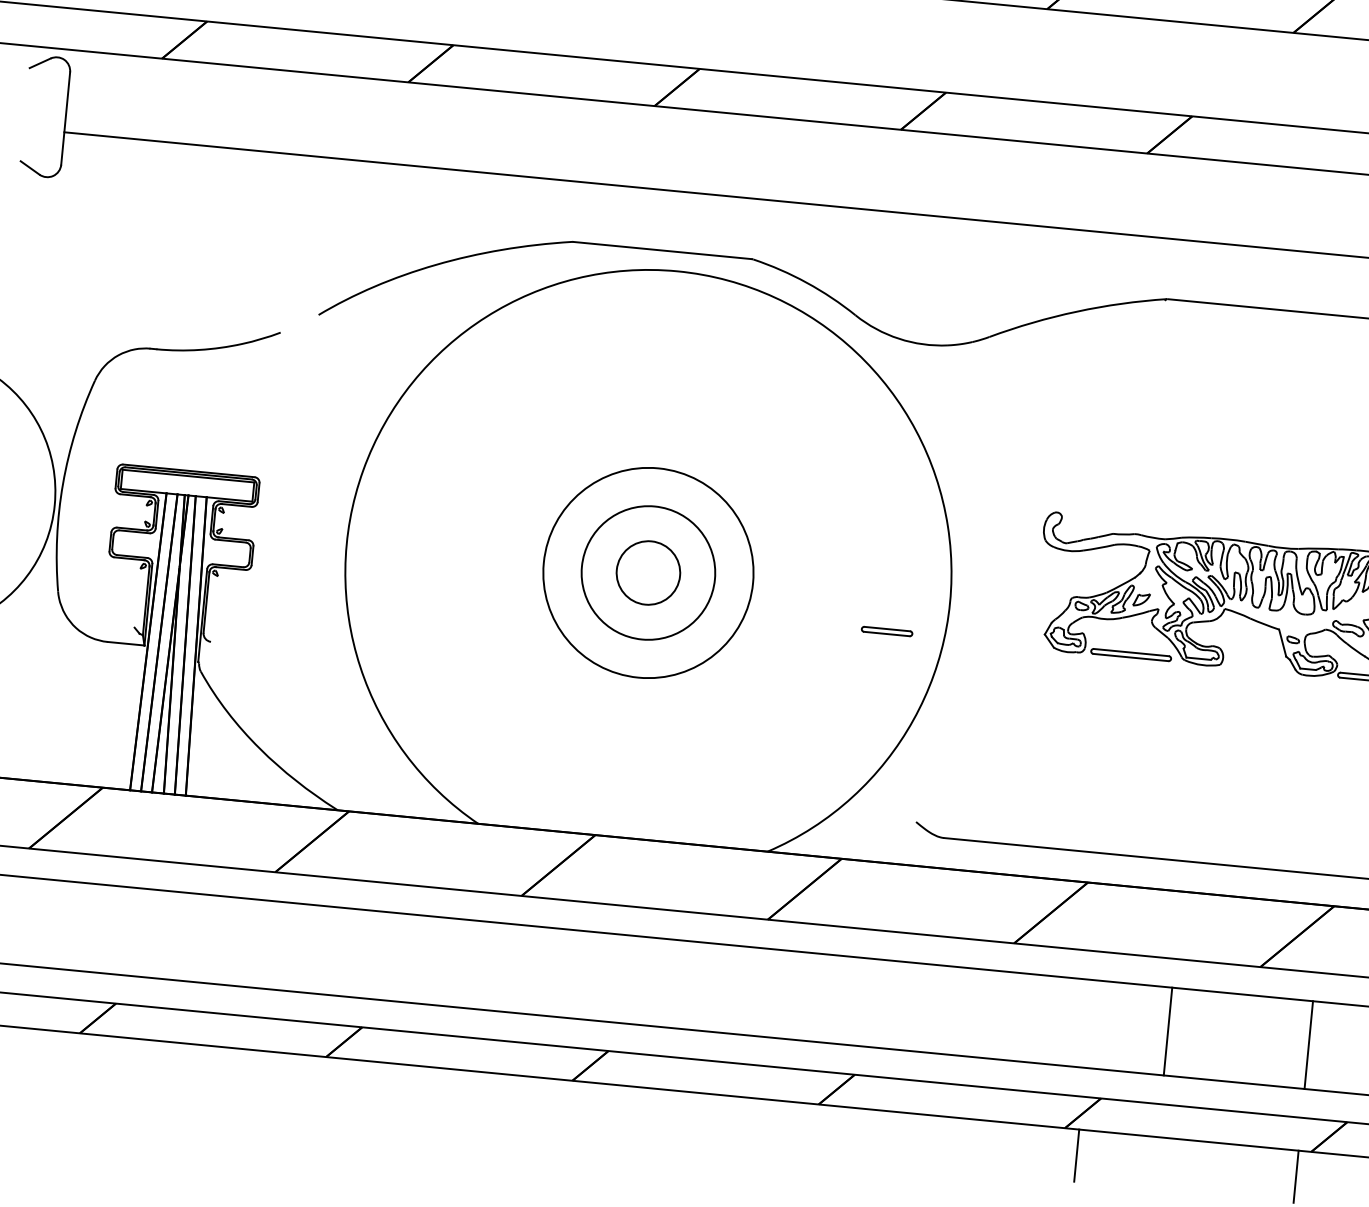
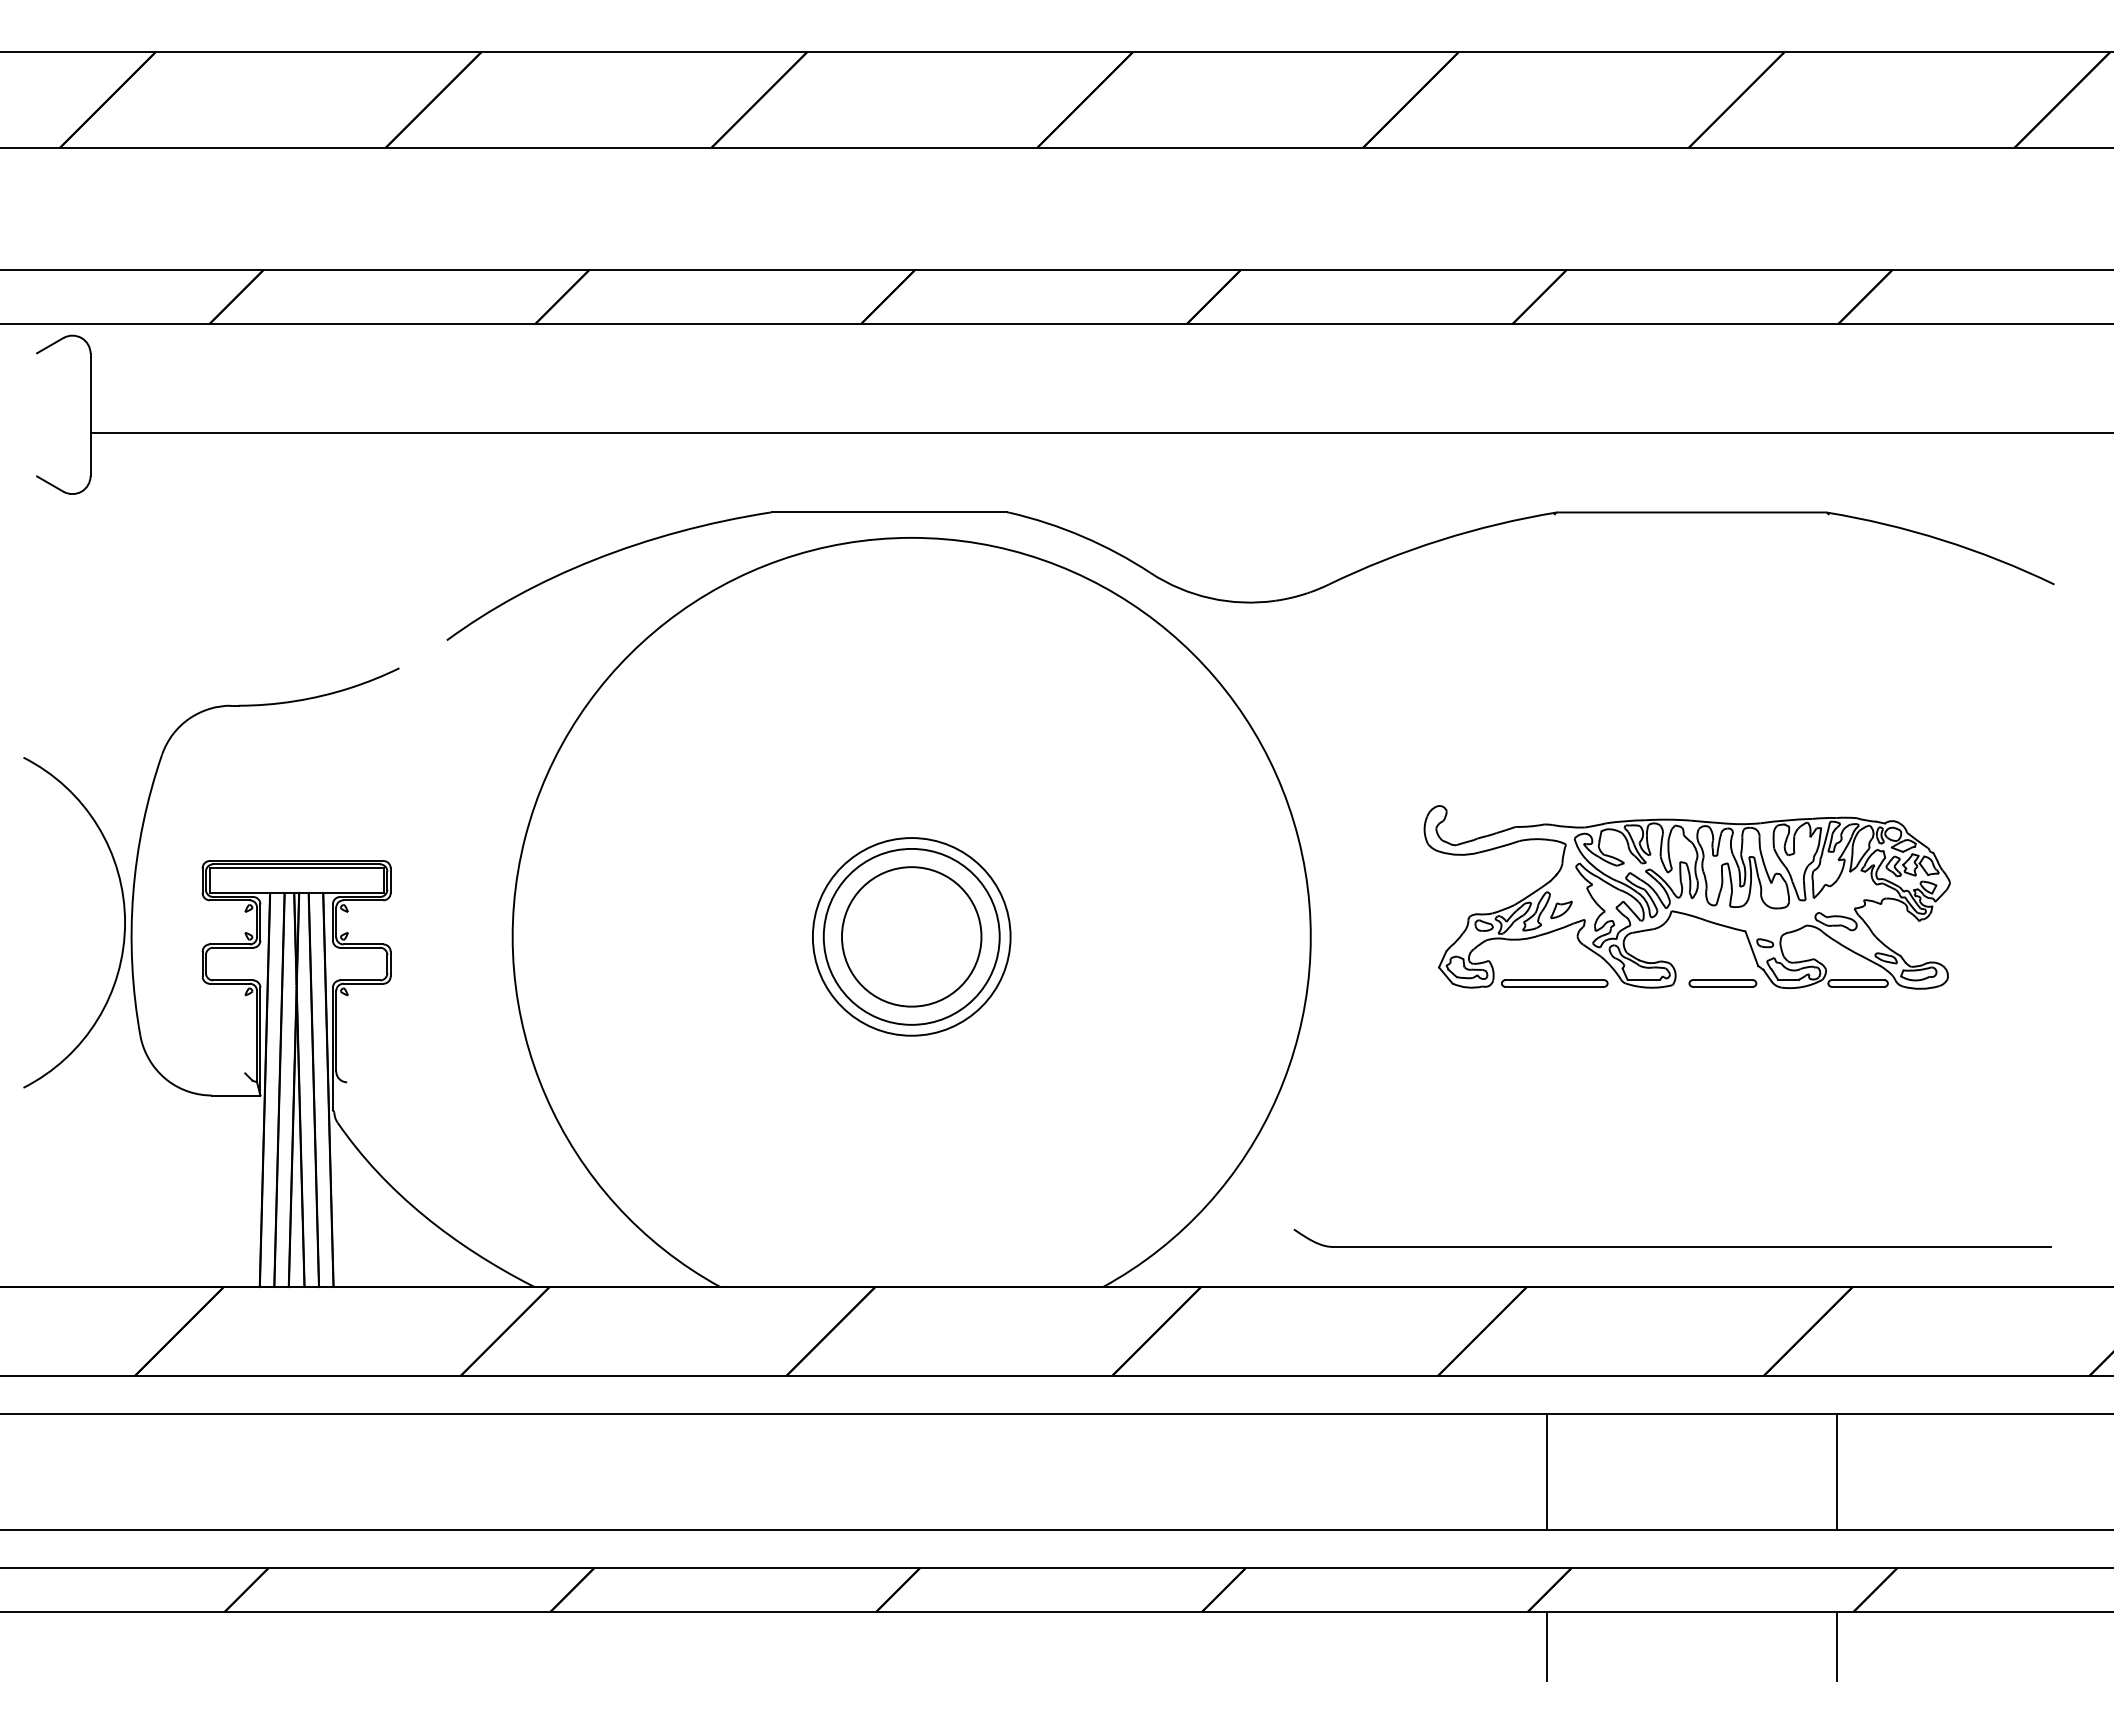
circle: (648, 572) -> (911, 936), size x0.71
circle: (648, 572) -> (911, 936), size x1.67
part: (886, 631) -> (1722, 983), moved
line: (1167, 1031) -> (1546, 1472), moved

